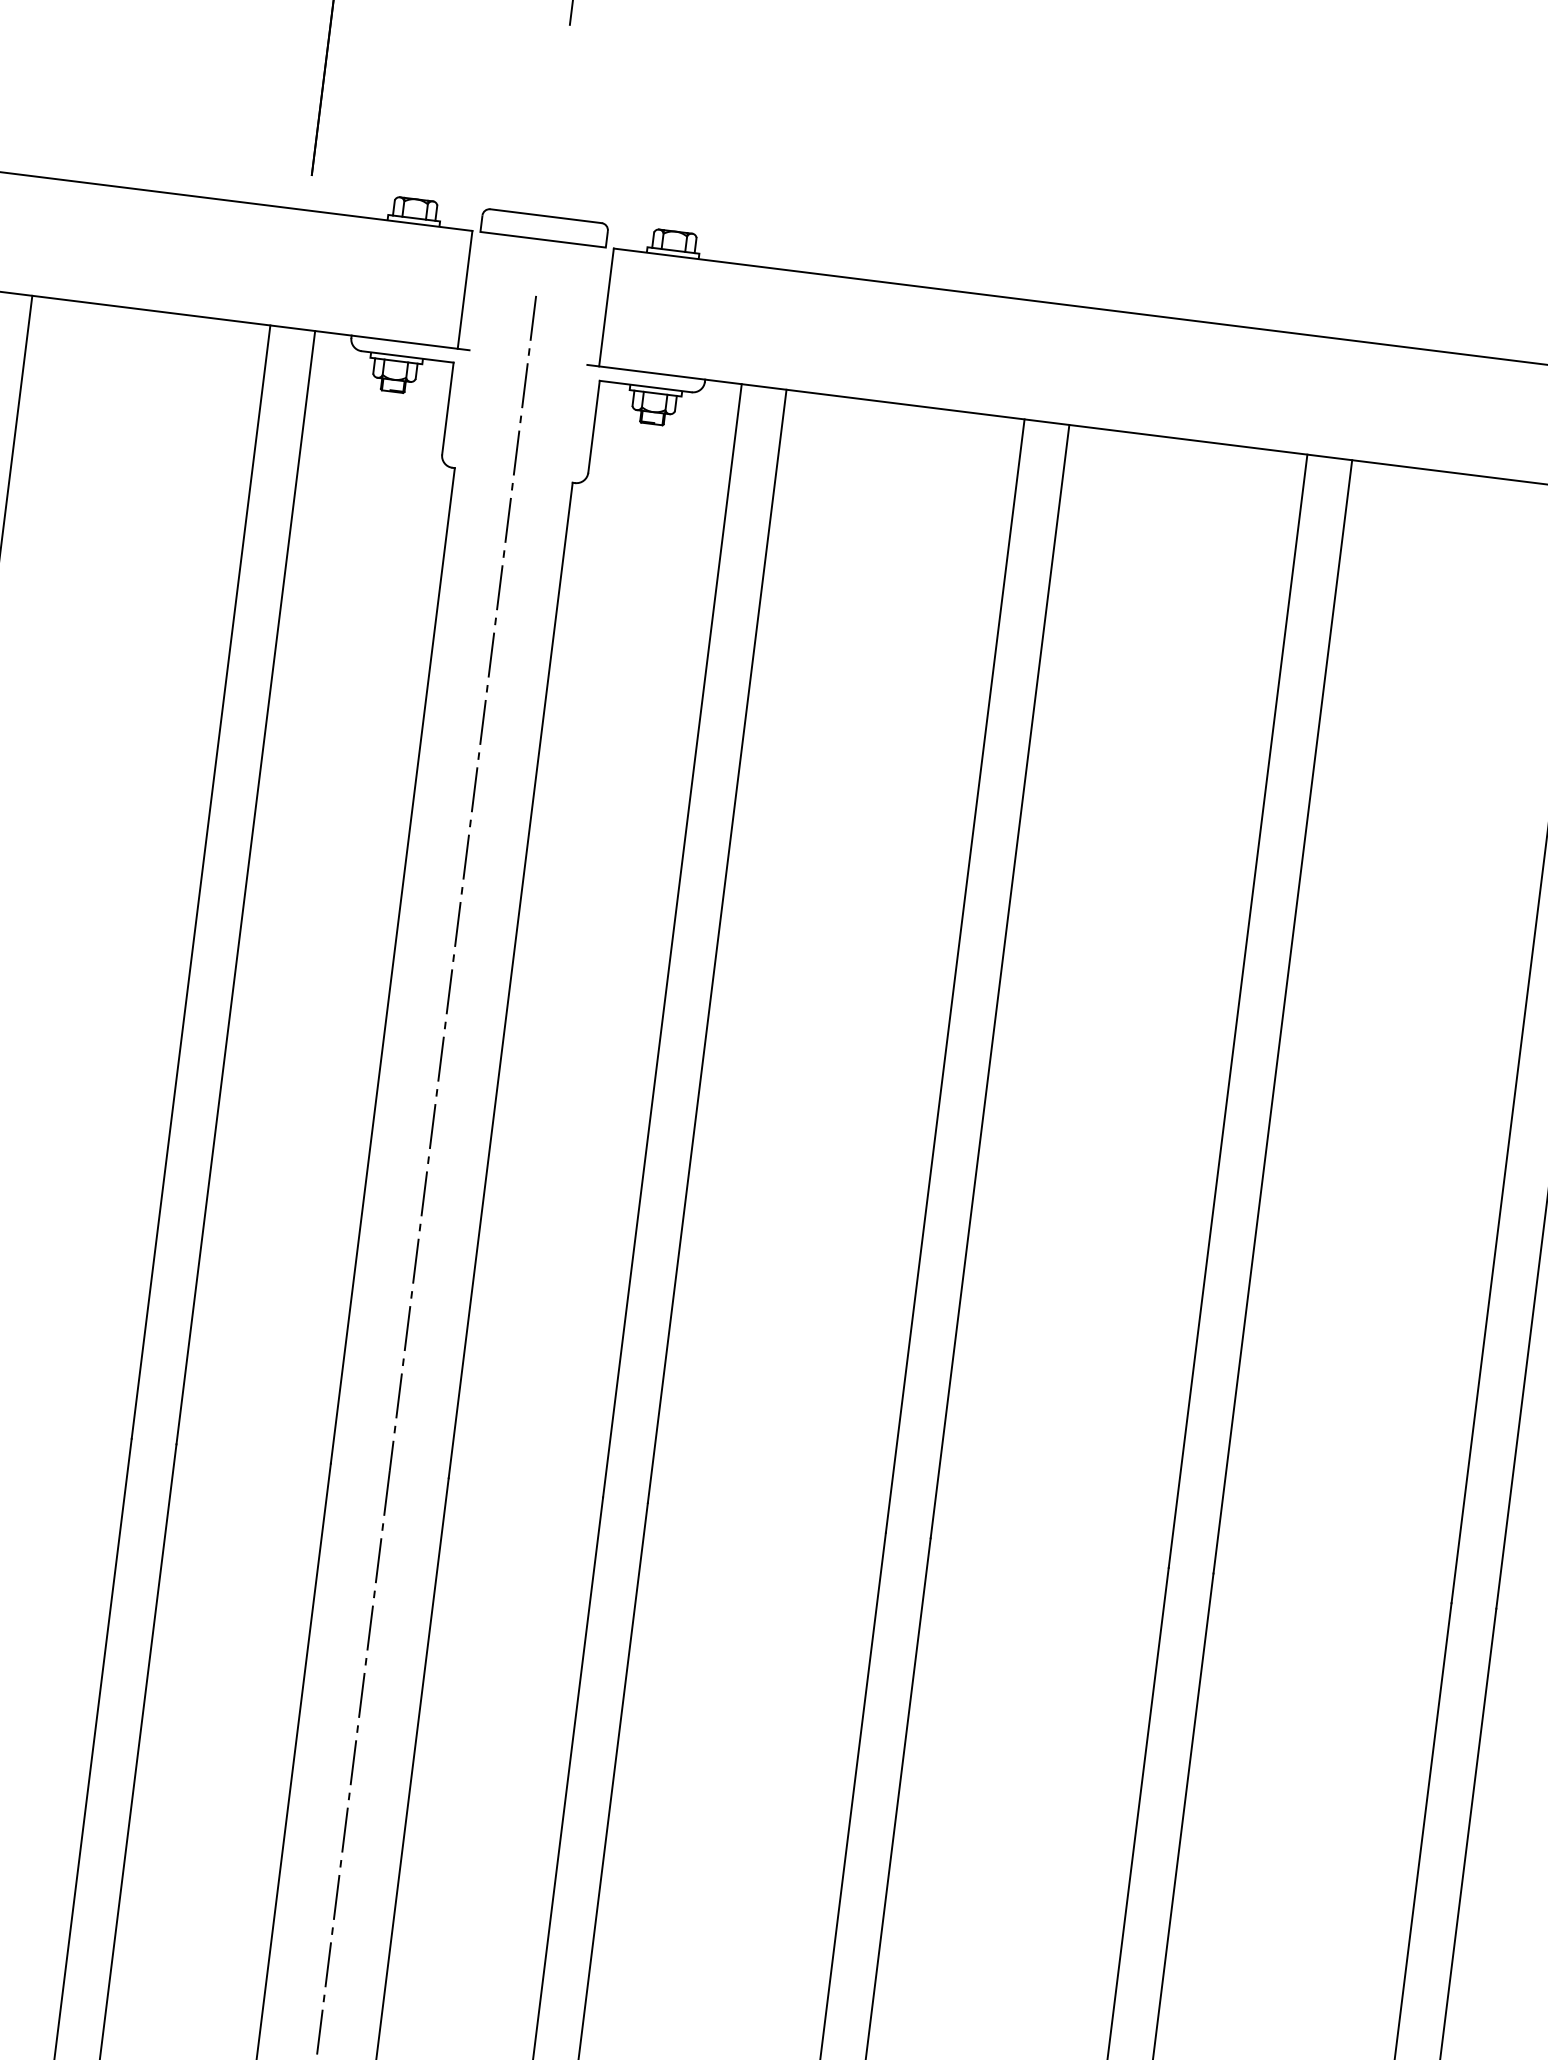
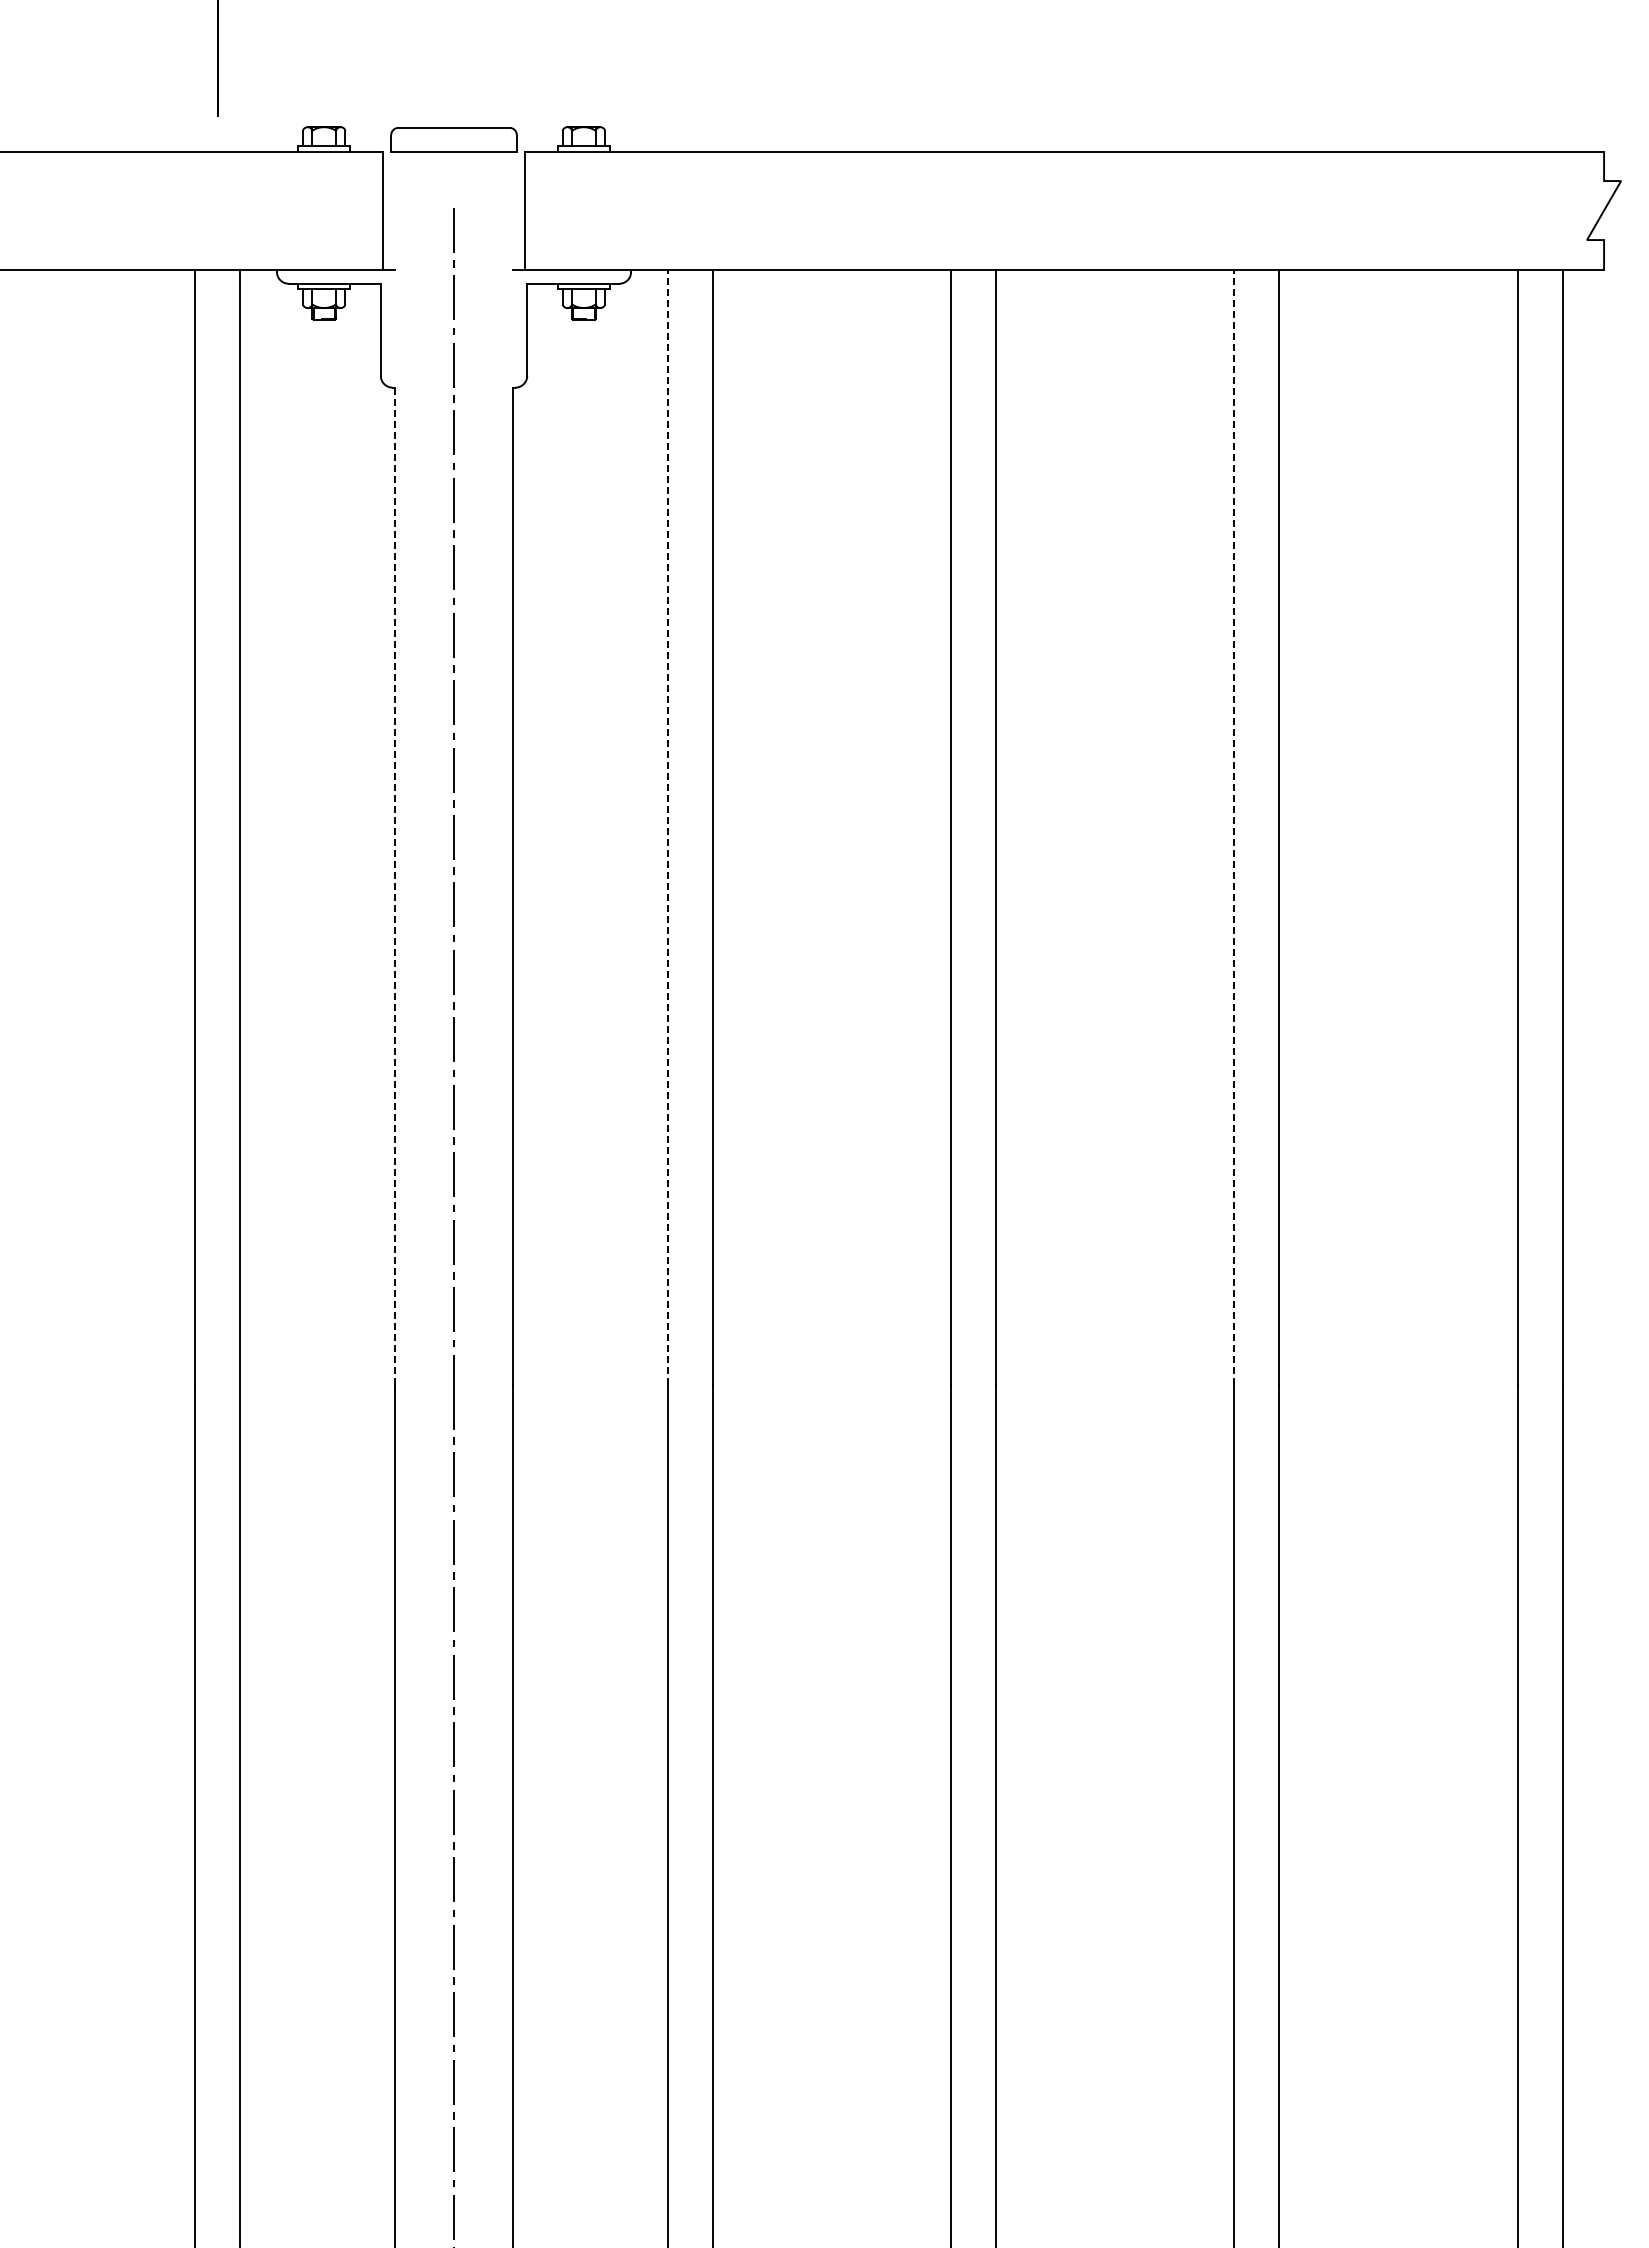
line: (672, 941) -> (667, 827), solid -> dashed
line: (393, 966) -> (395, 886), solid -> dashed
line: (1238, 1011) -> (1234, 827), solid -> dashed

